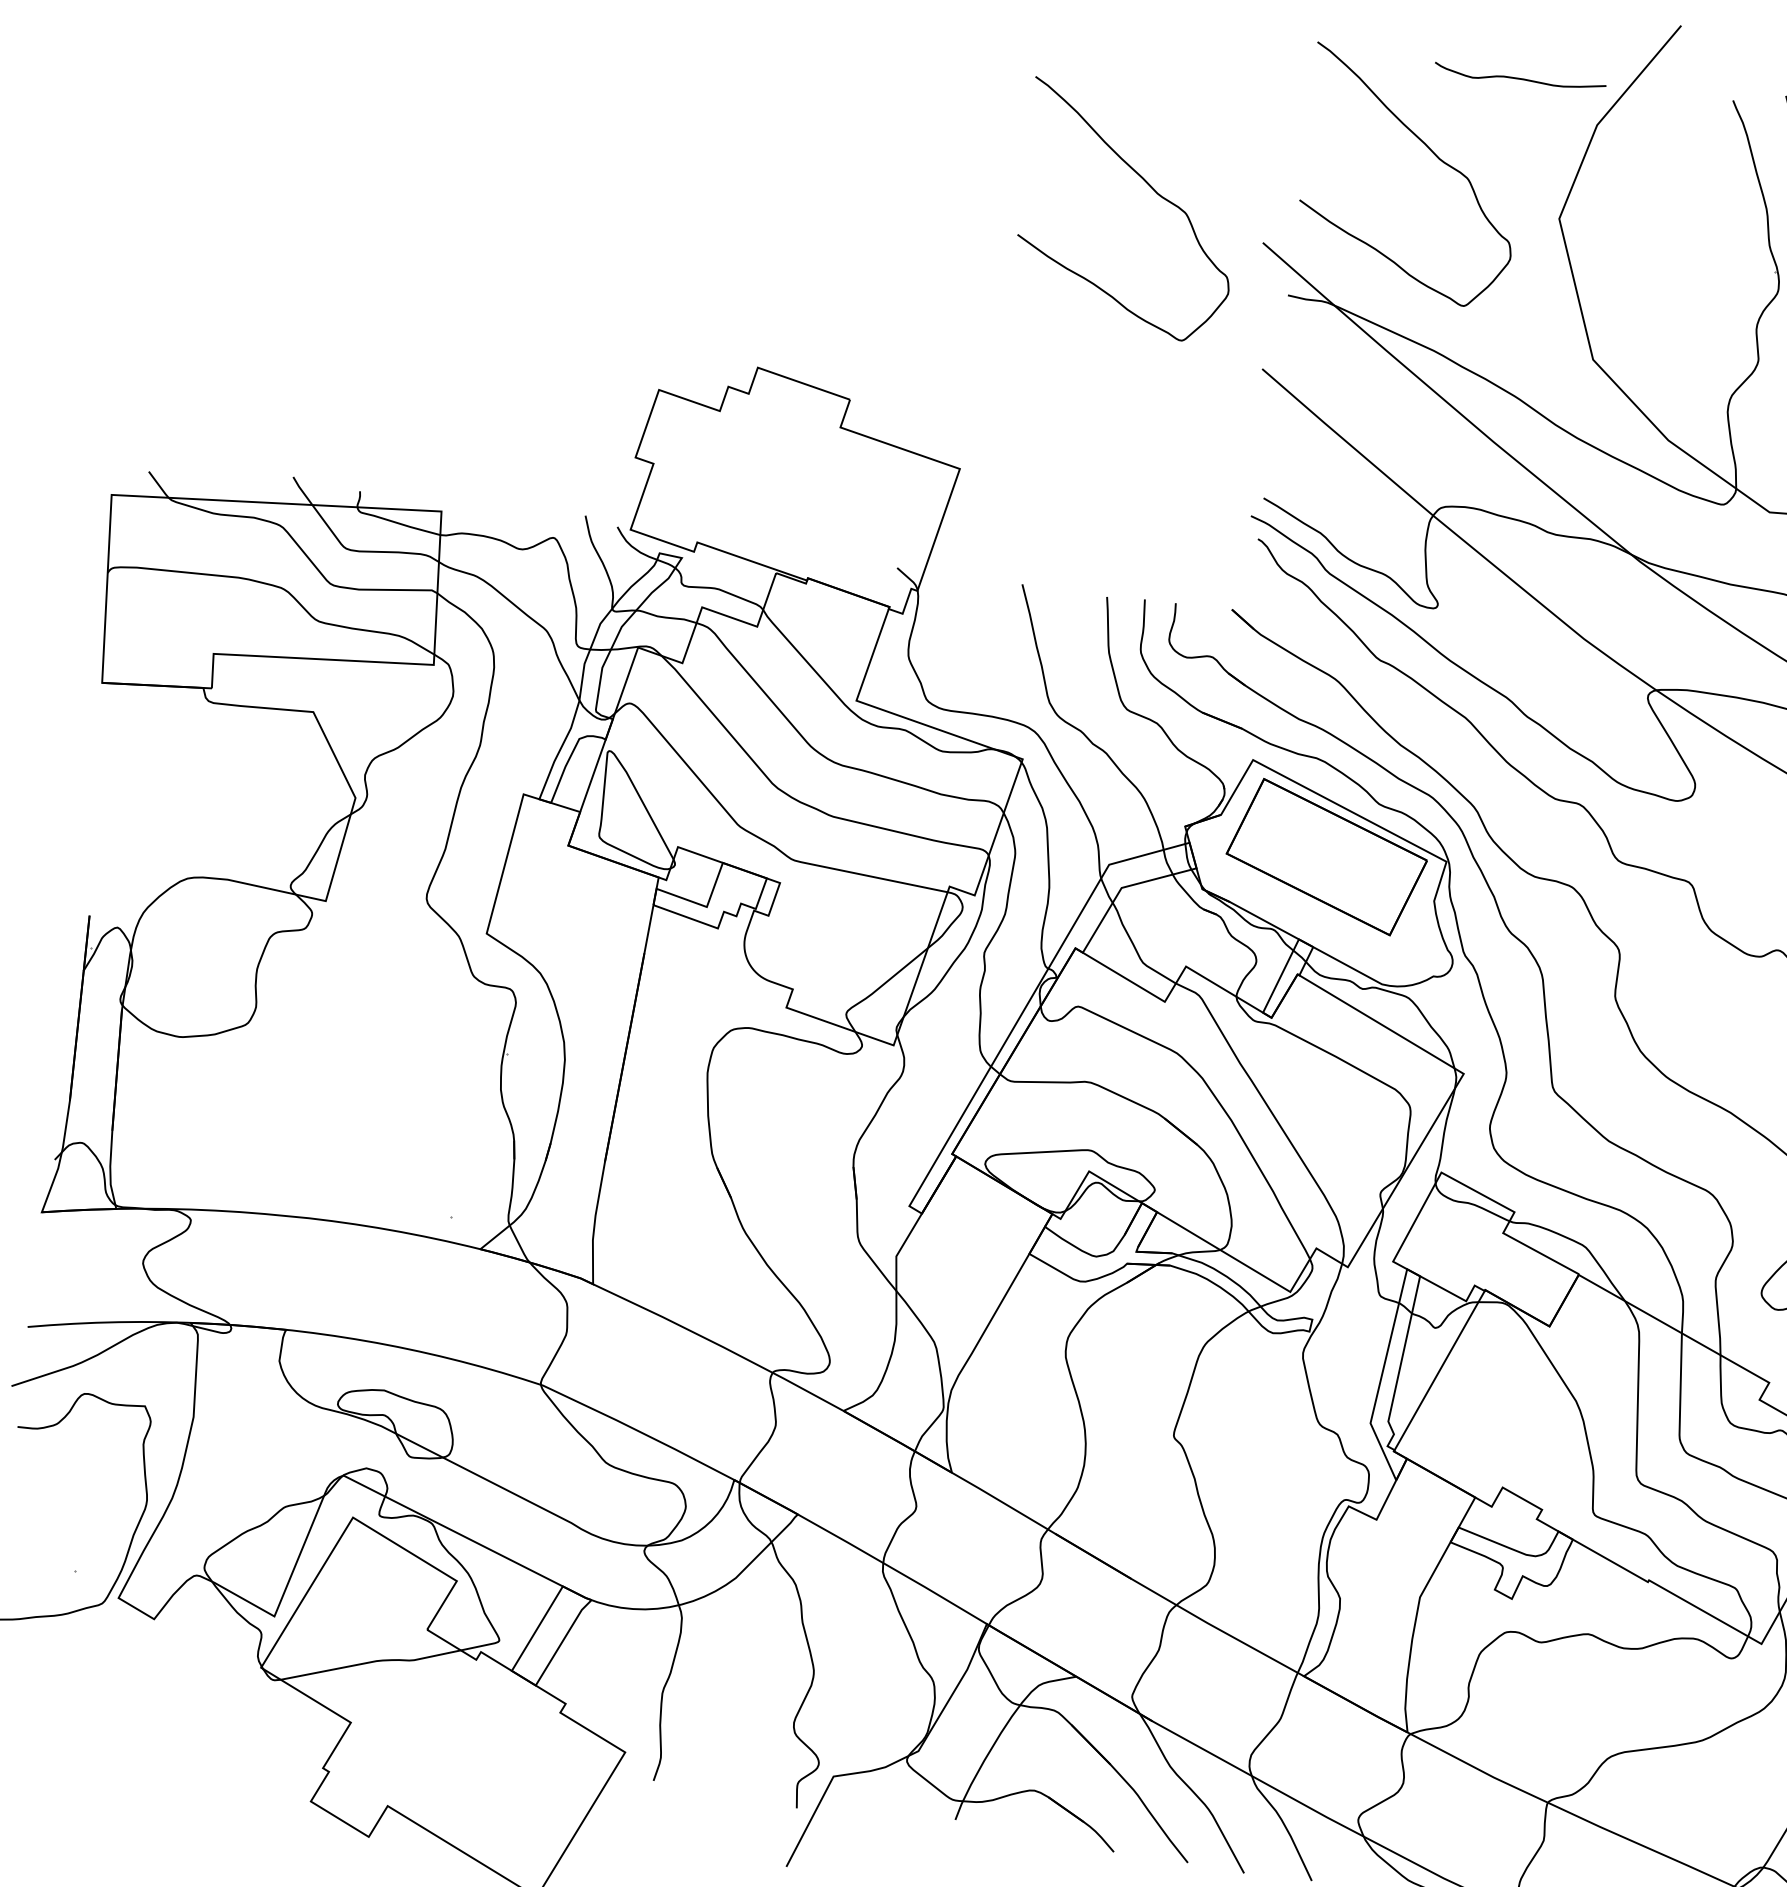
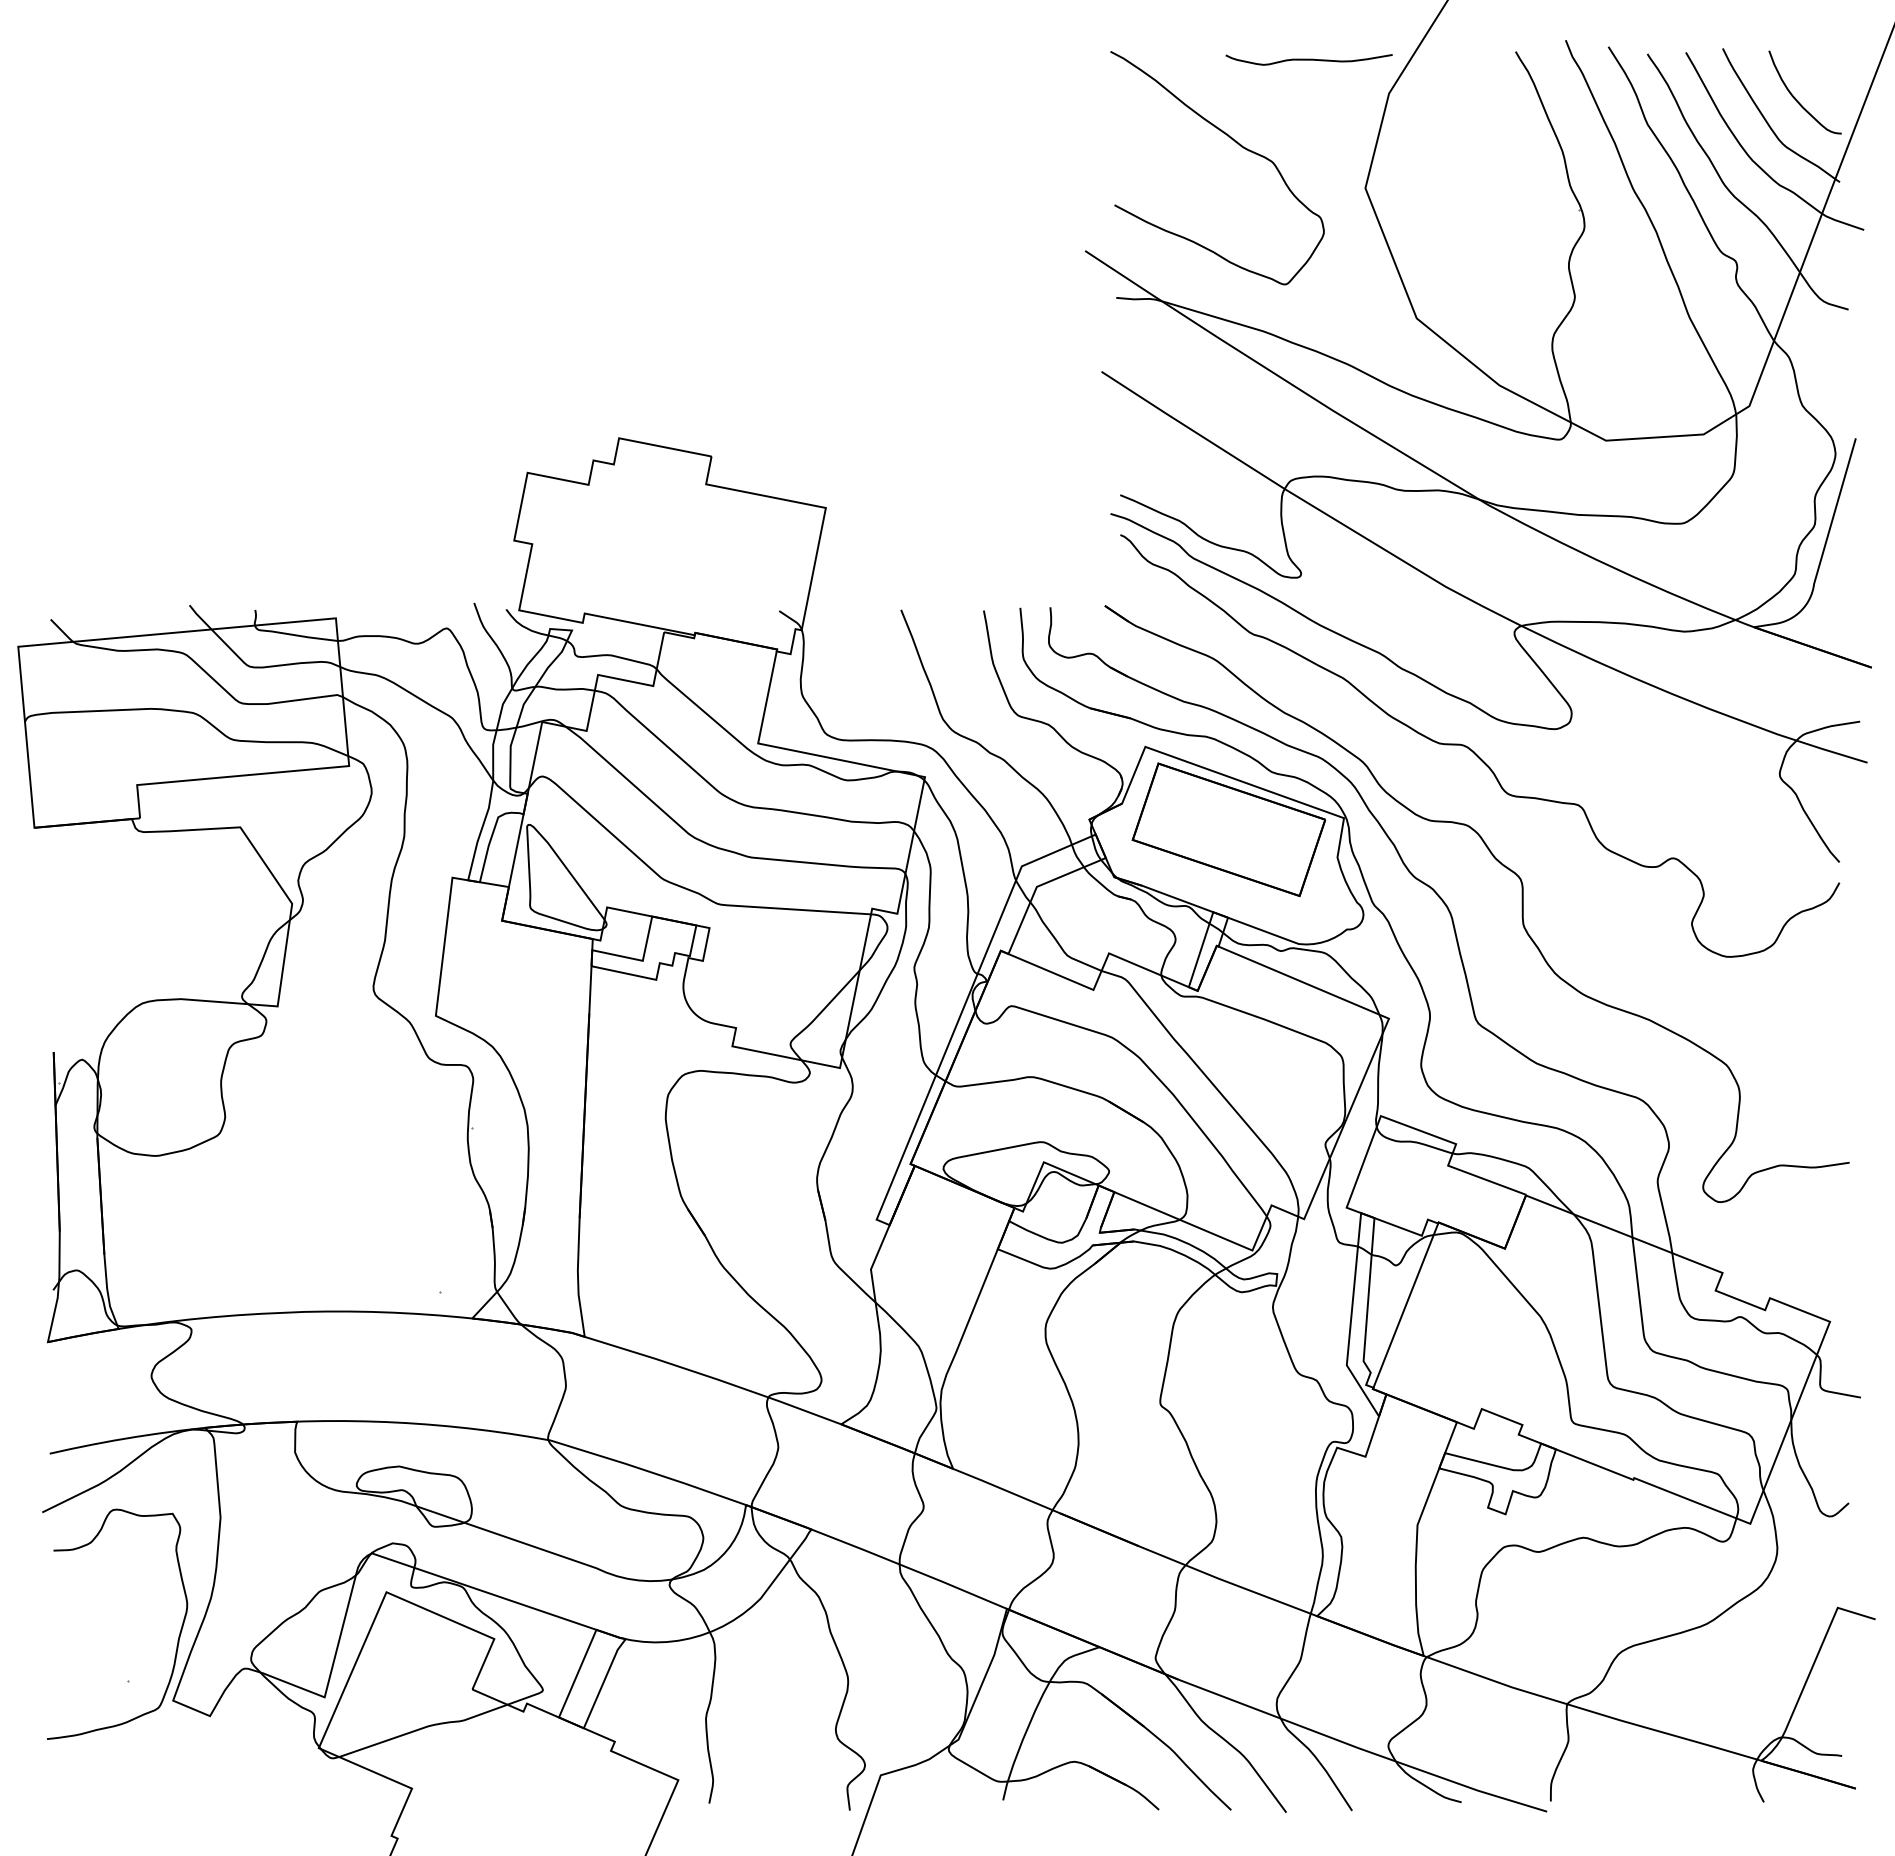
curve: (1152, 190) -> (972, 215), removed

